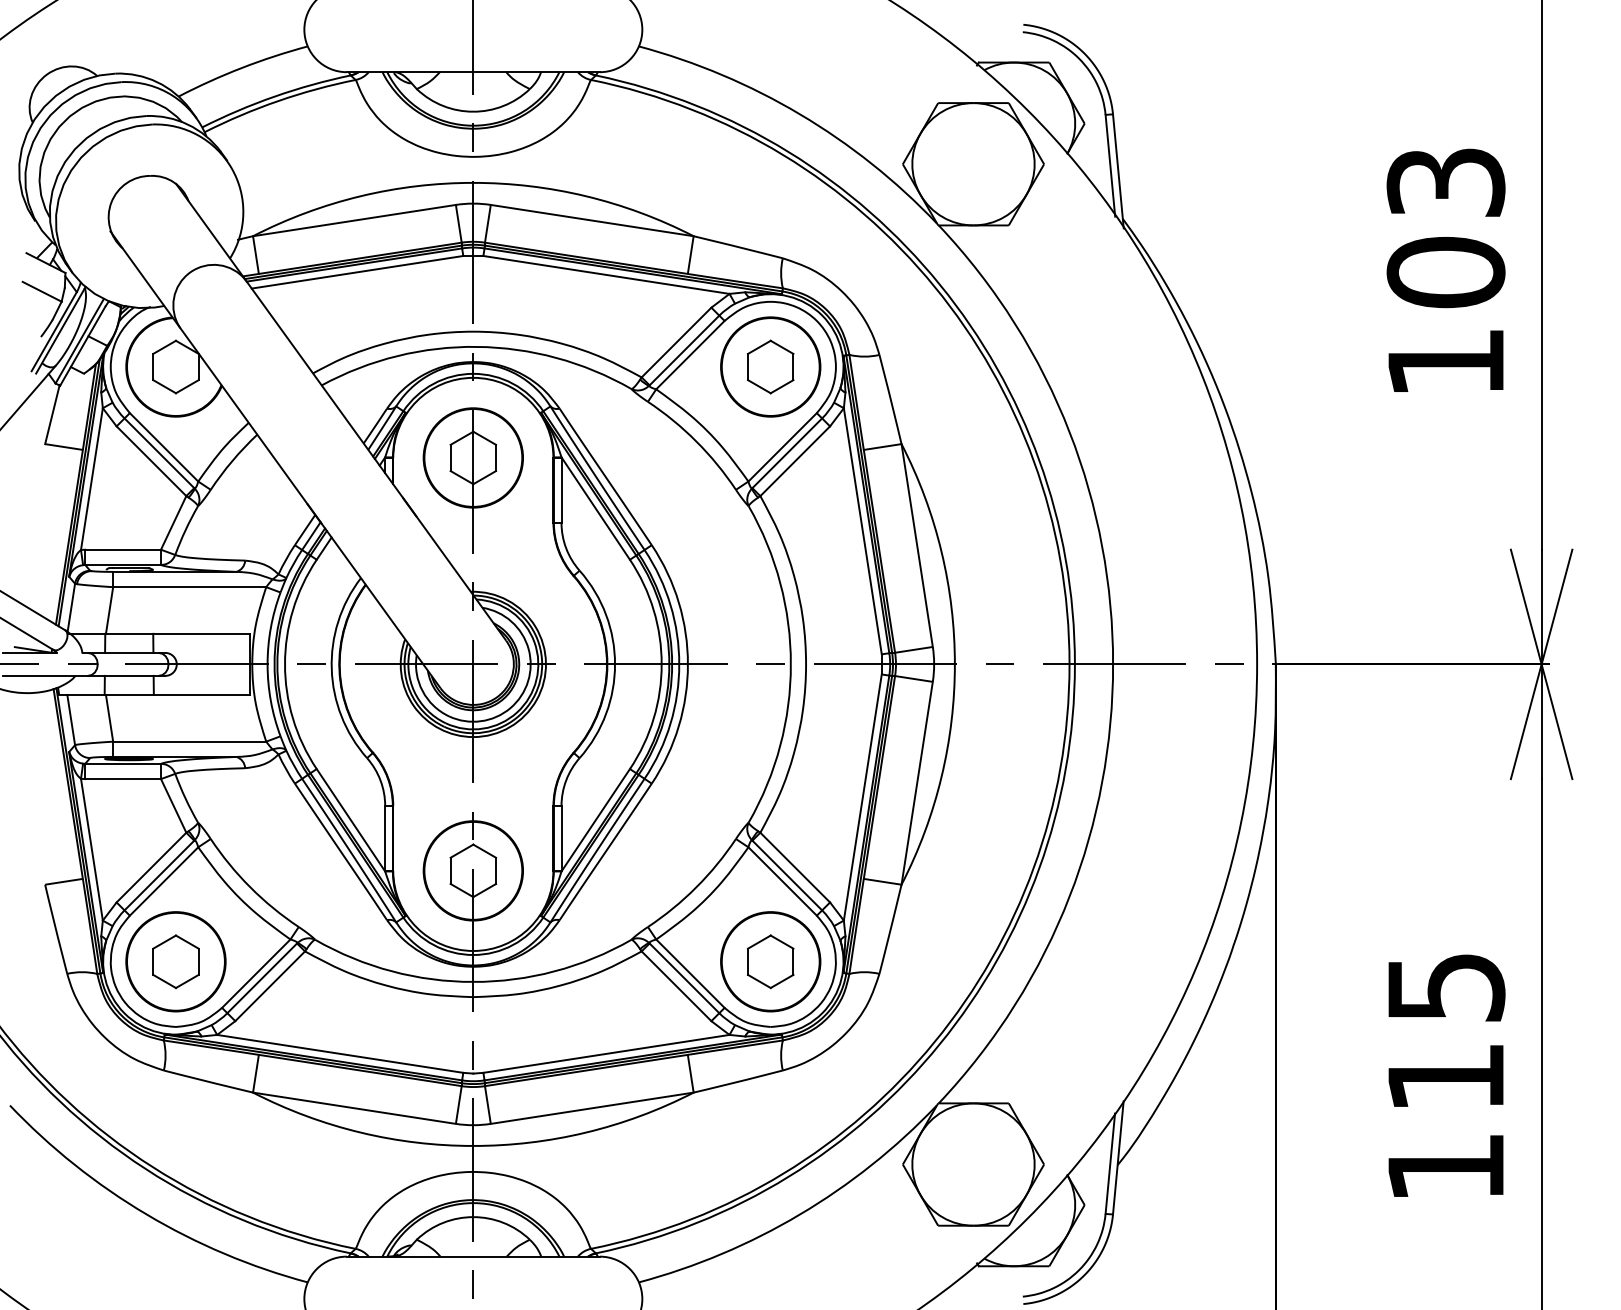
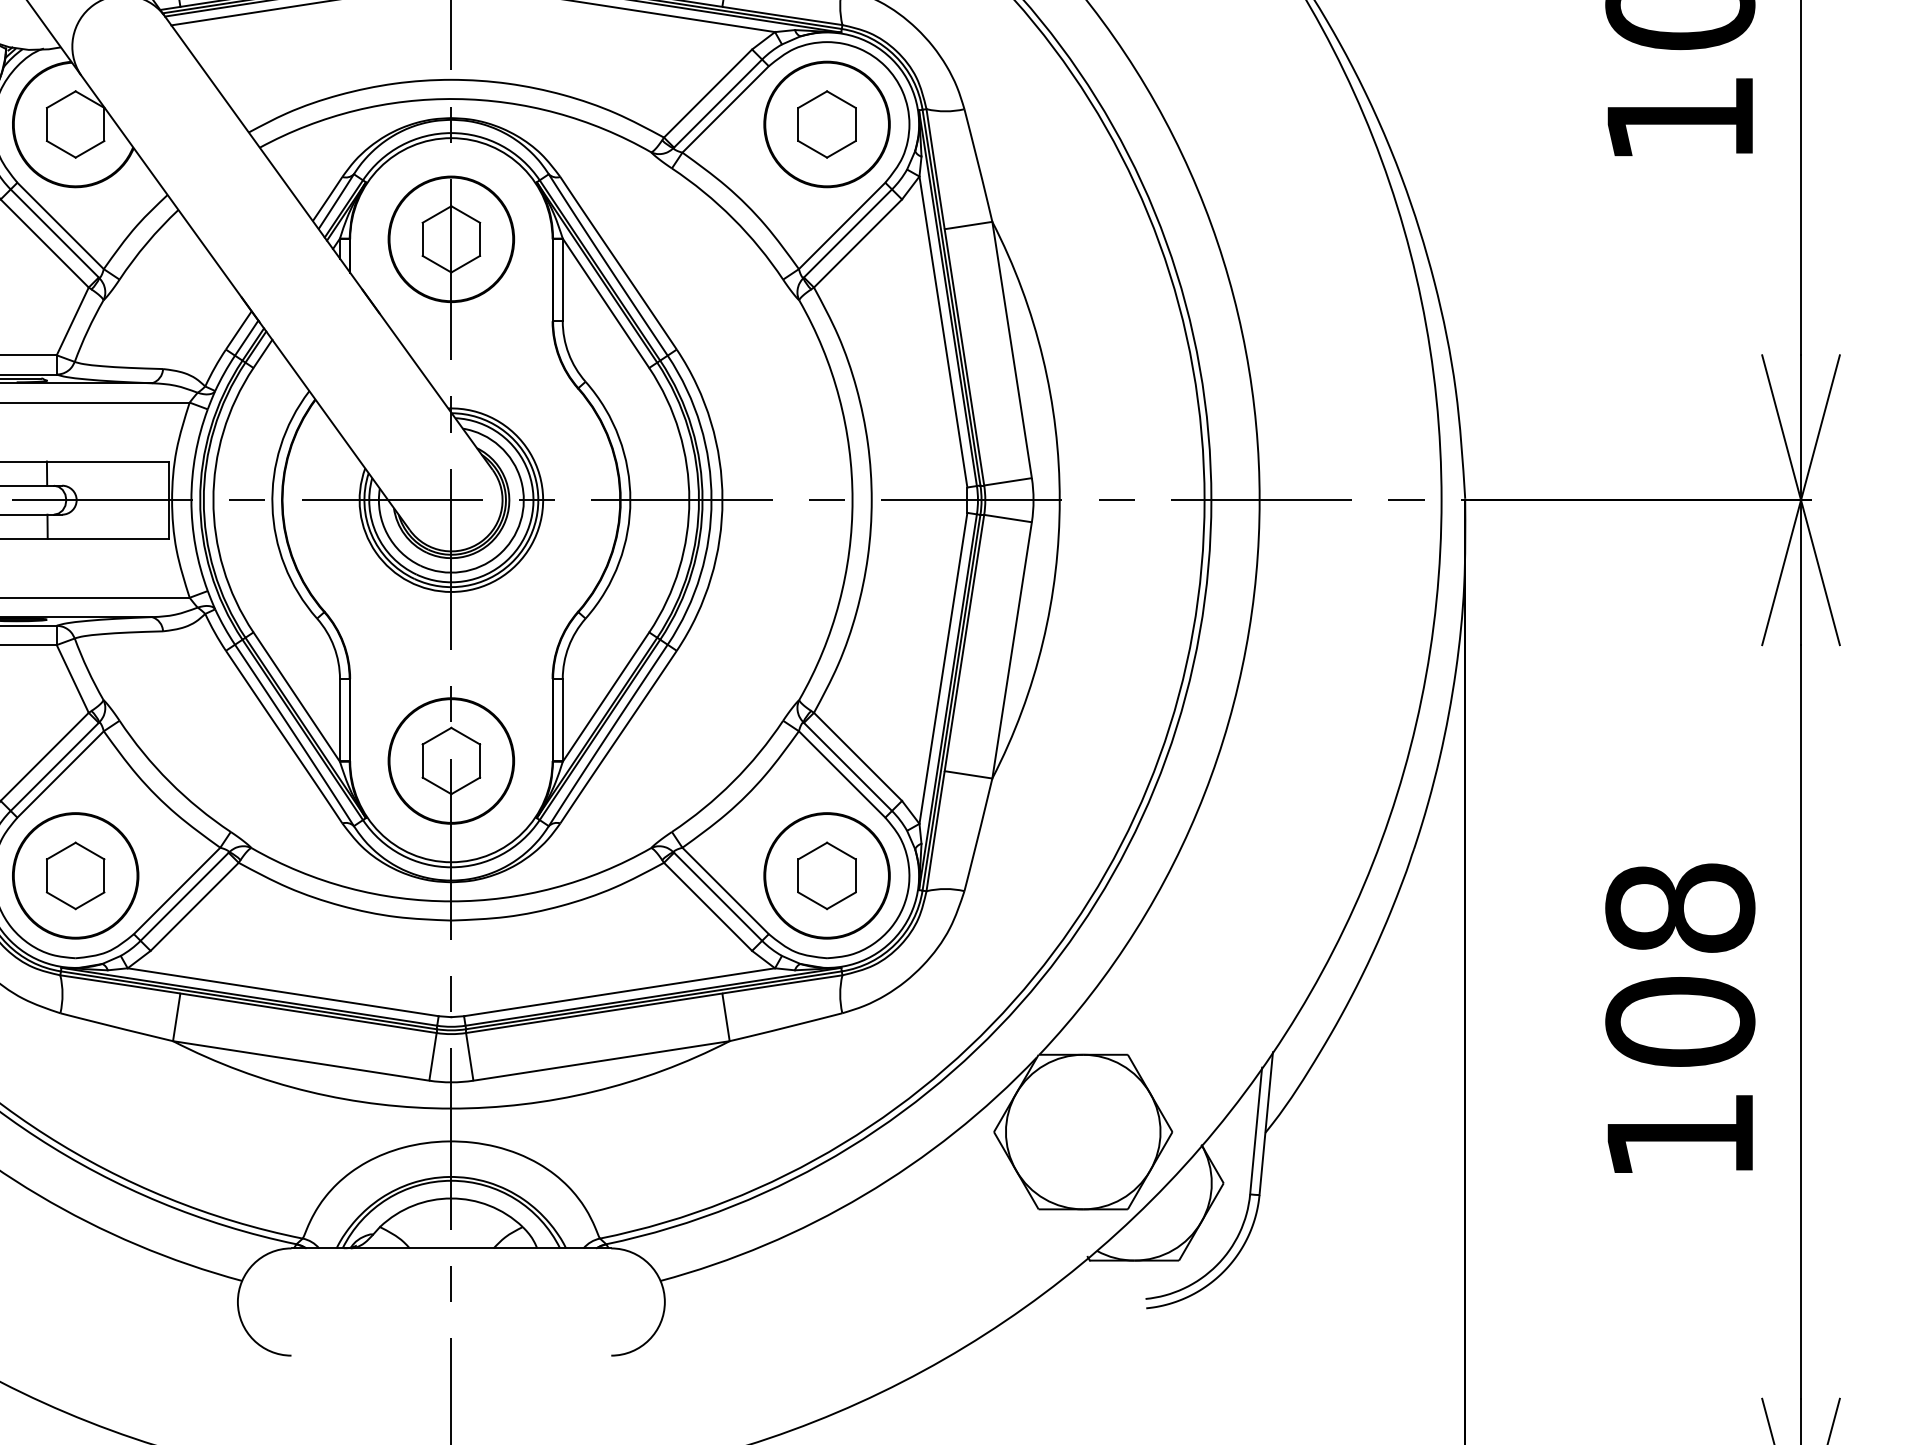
text: (1445, 1032) -> (1679, 965), 115 -> 108

